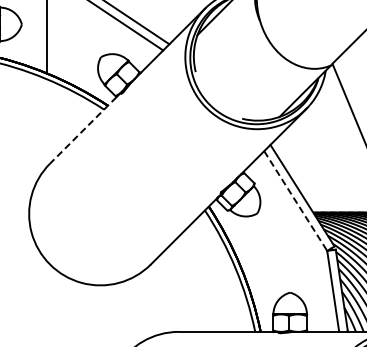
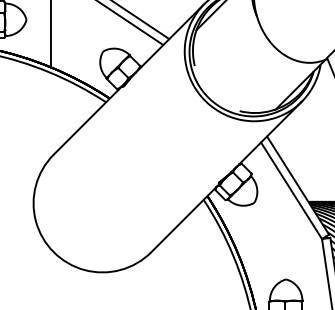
line: (82, 130) -> (85, 122), dashed -> solid
line: (295, 201) -> (291, 191), dashed -> solid

